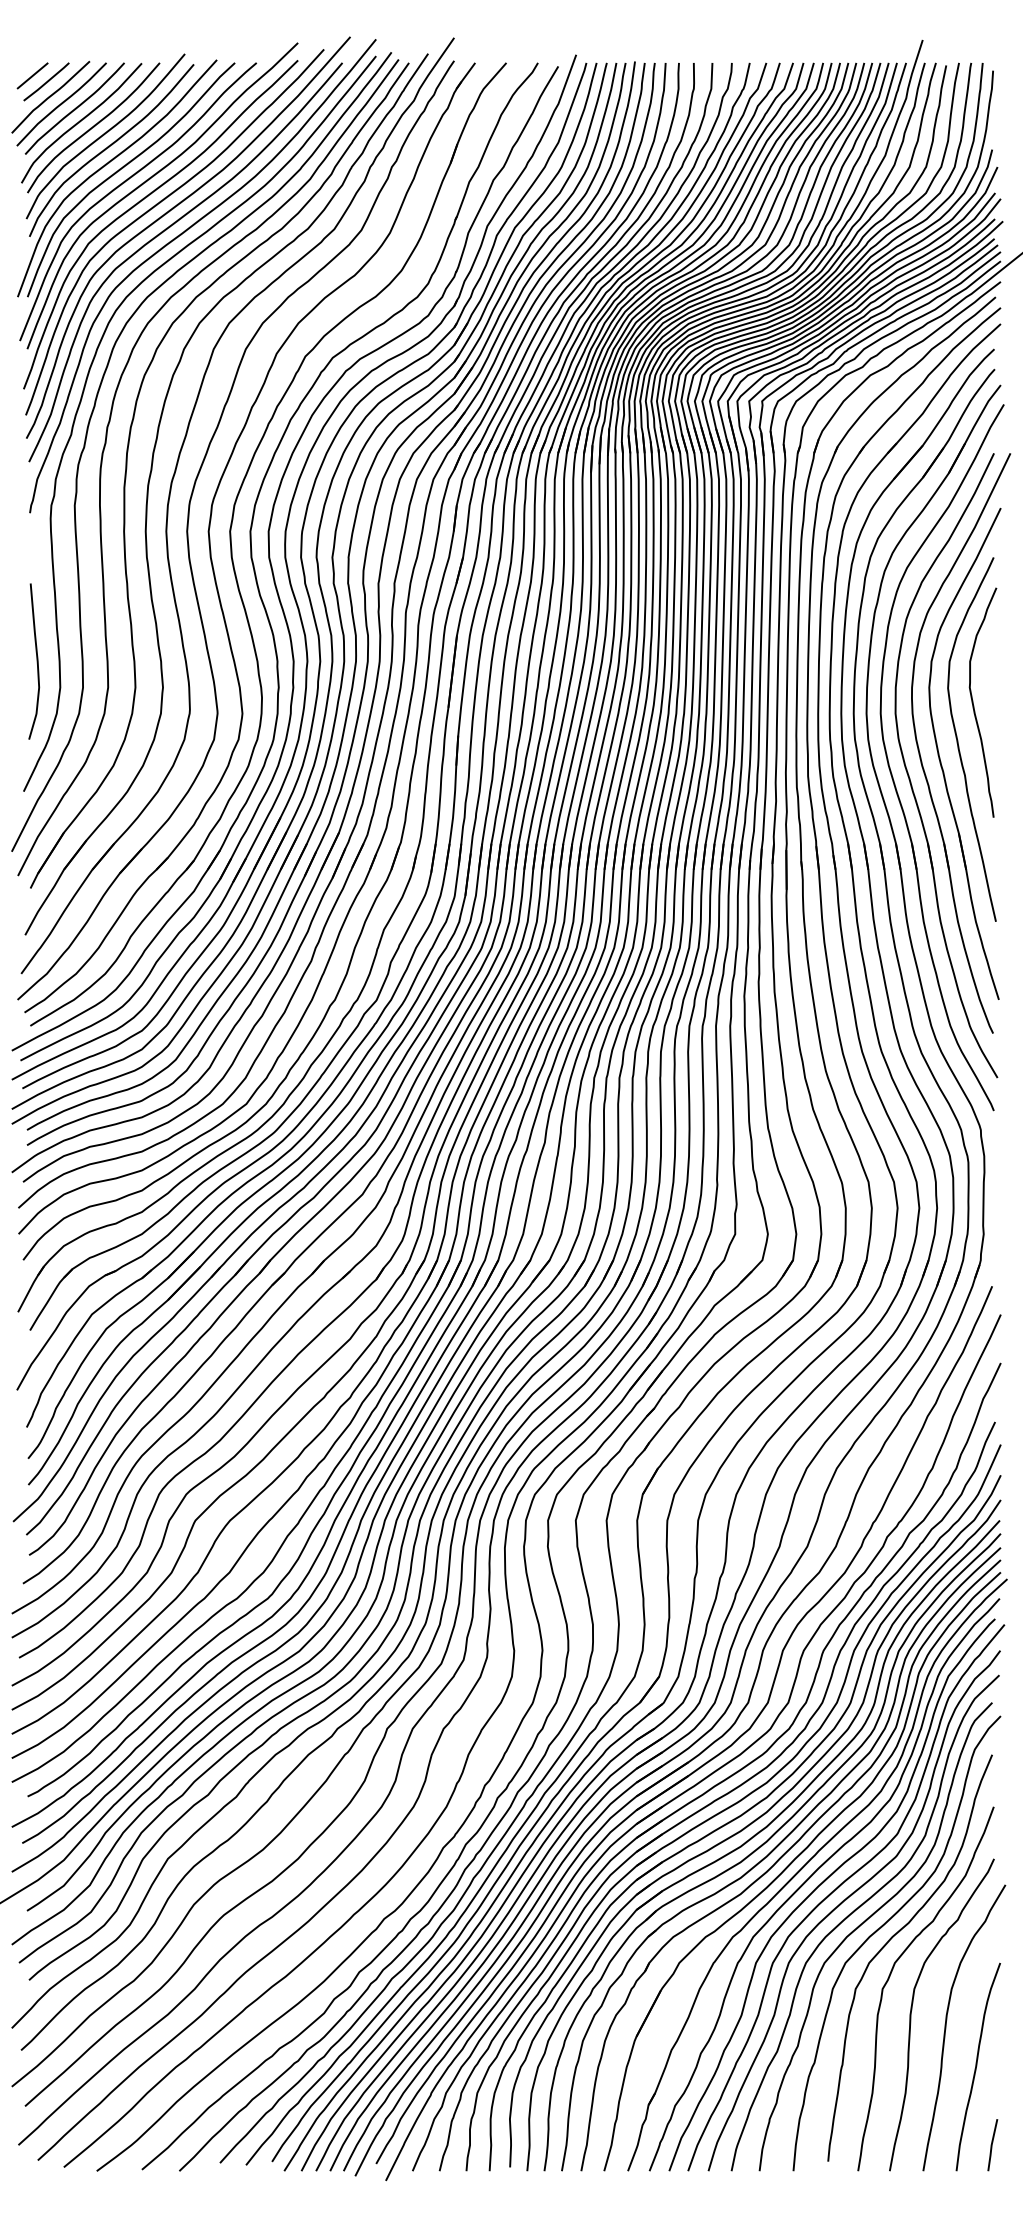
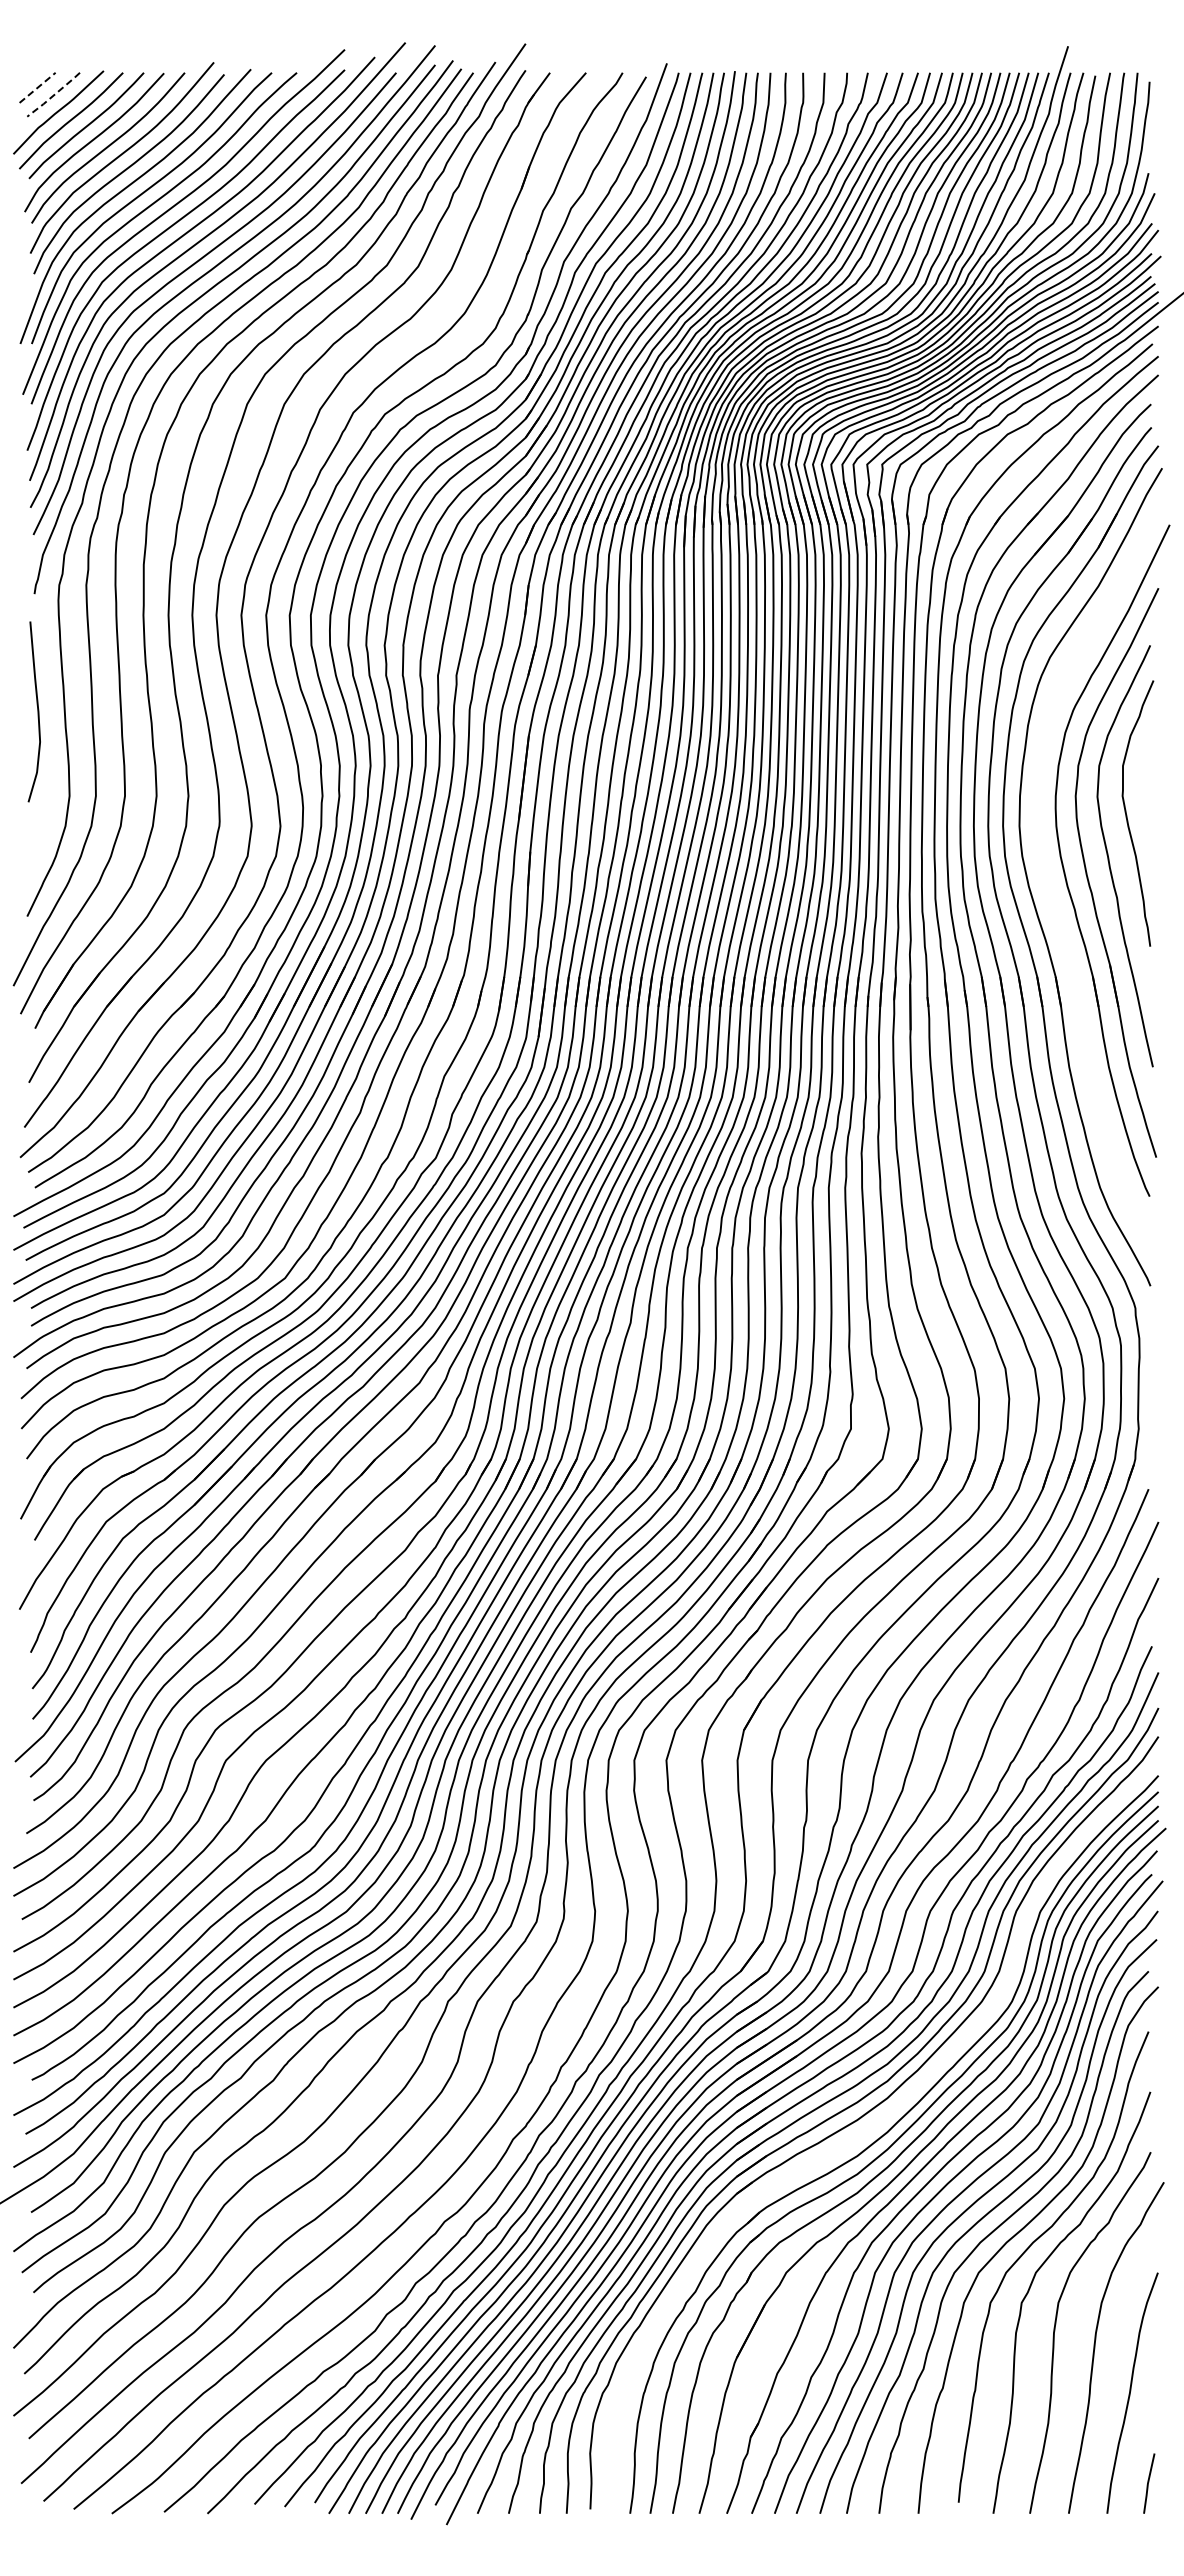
line: (33, 75) -> (38, 87), solid -> dashed
line: (47, 82) -> (54, 95), solid -> dashed
curve: (36, 661) -> (37, 711), moved
part: (910, 777) -> (1053, 900), removed
part: (756, 1835) -> (875, 2125), removed

